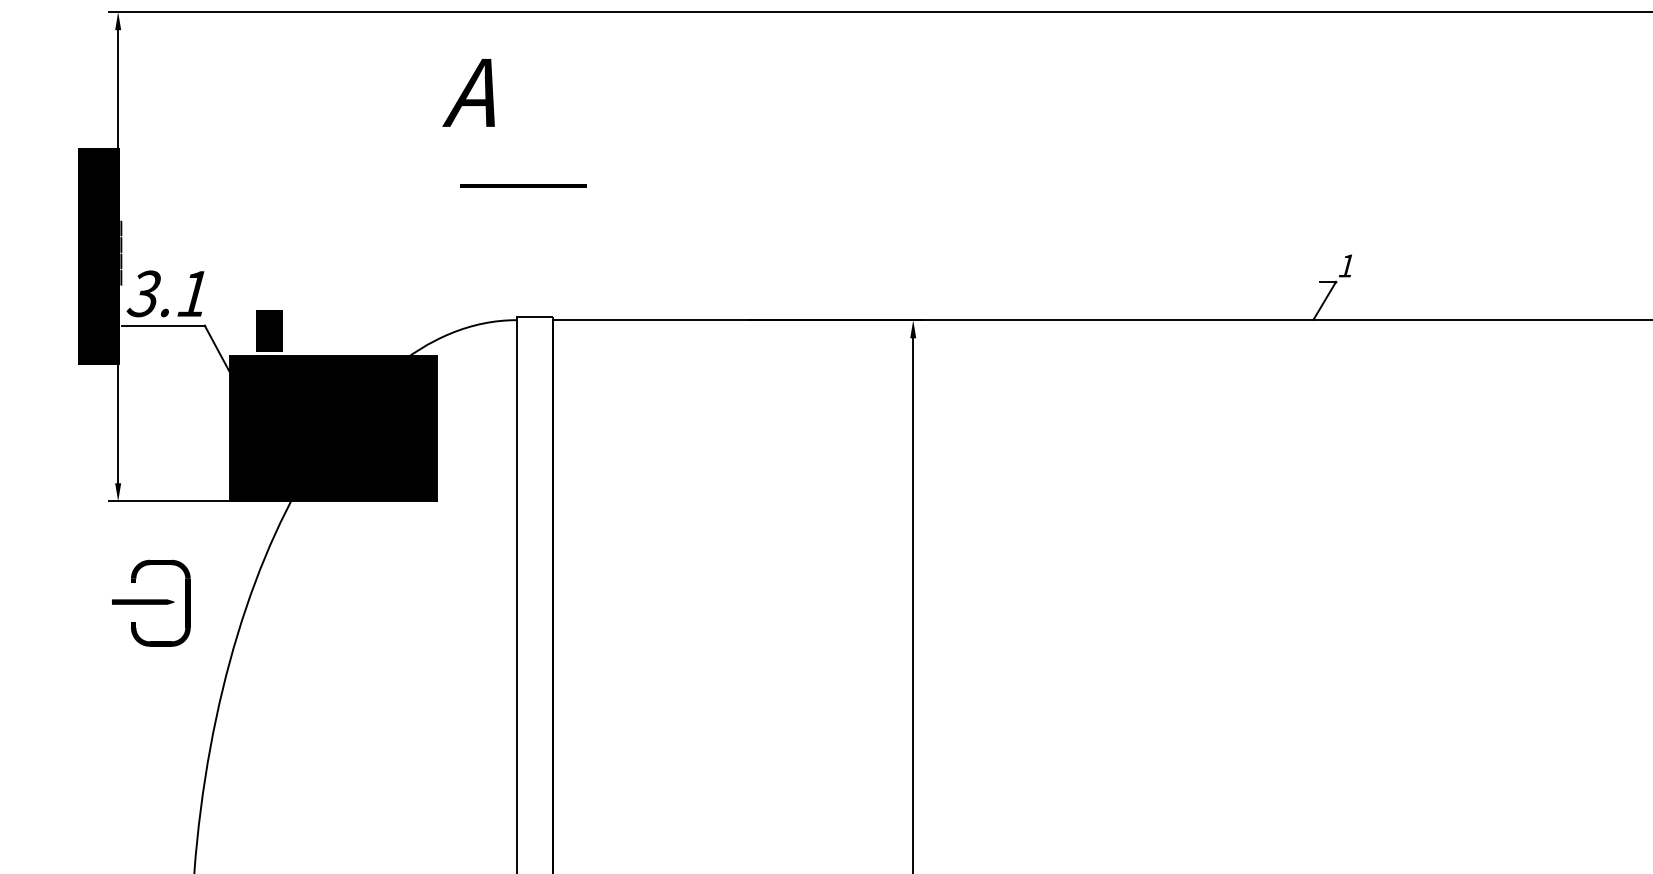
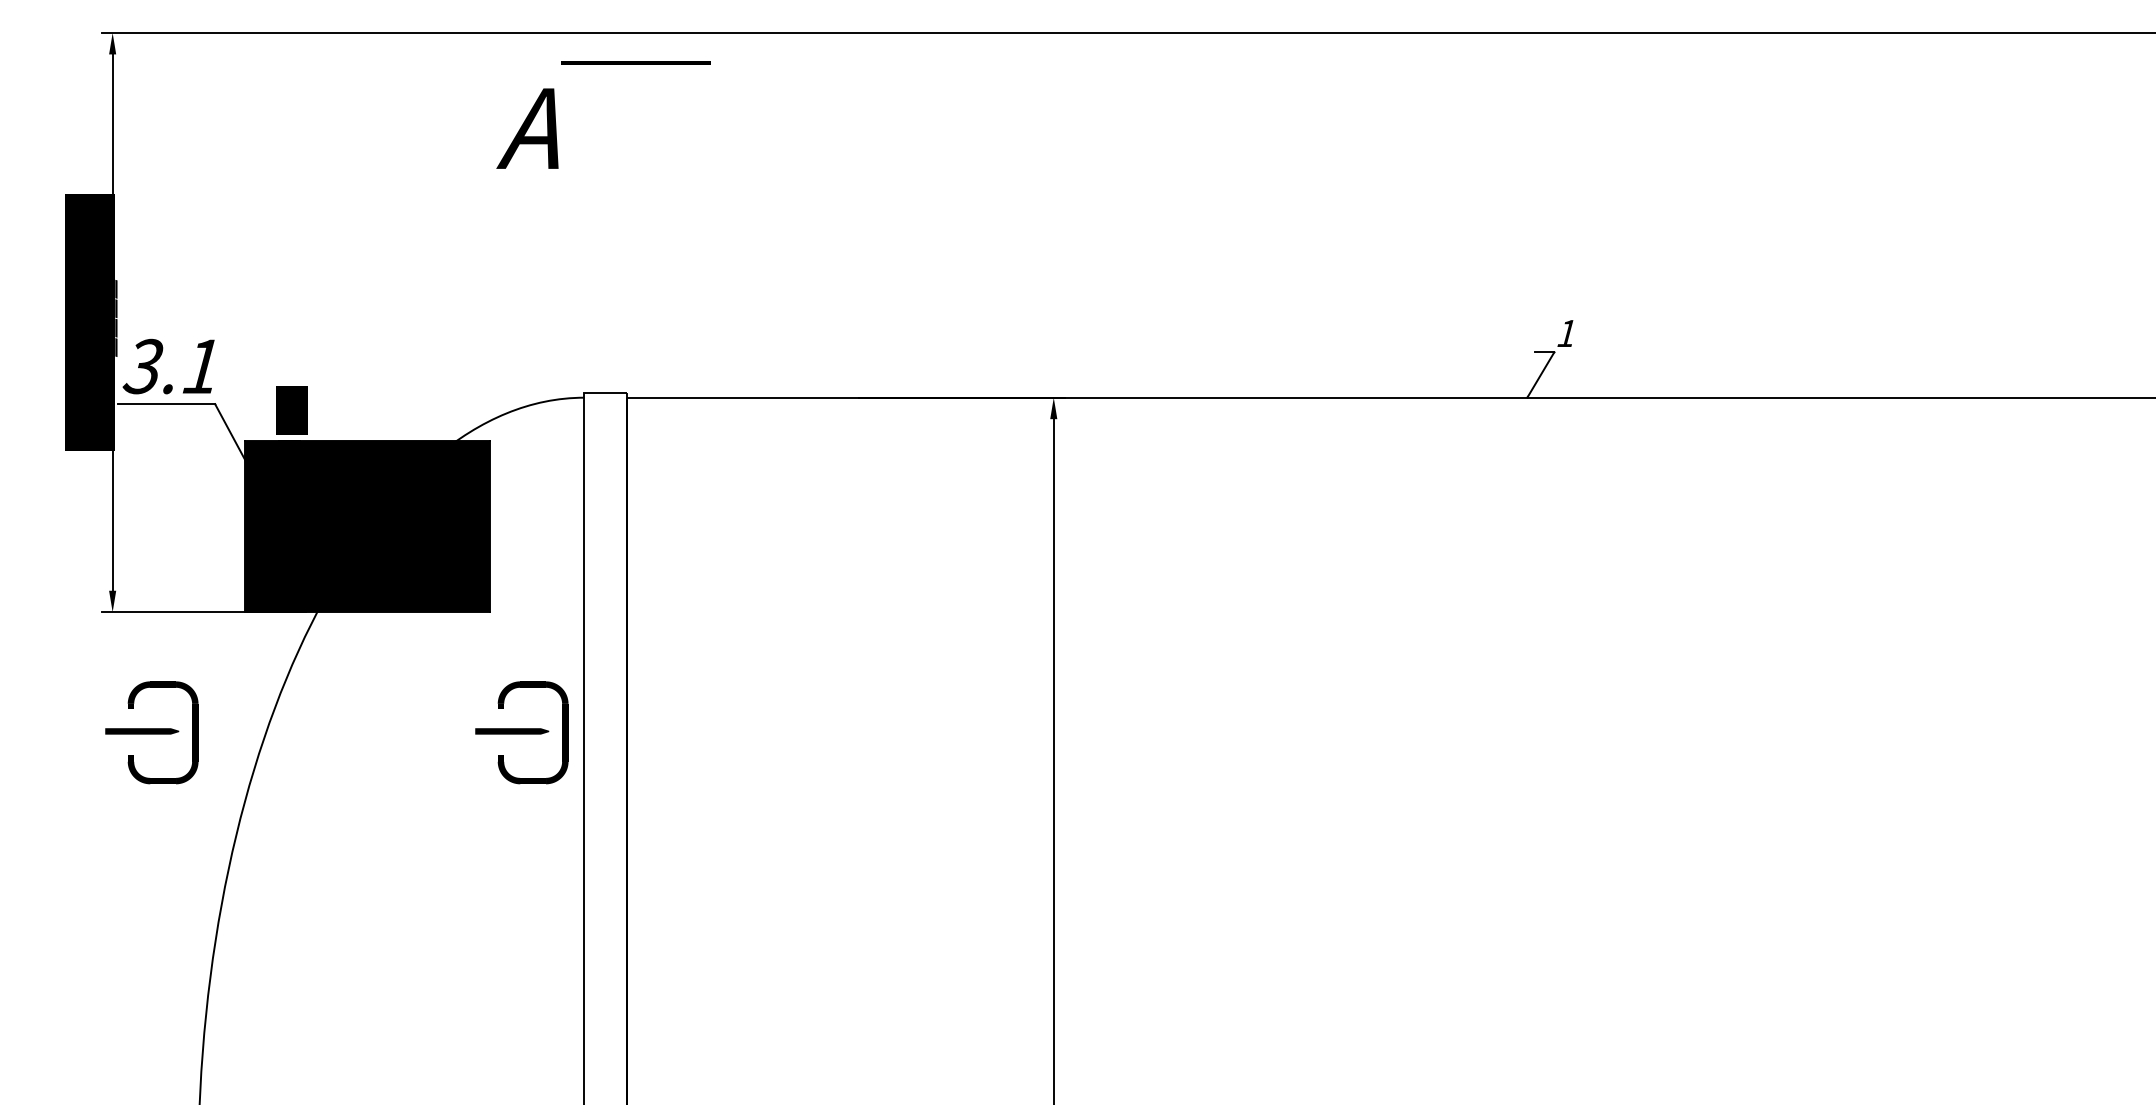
line: (522, 185) -> (635, 62), moved
part: (463, 603) -> (521, 732), added

